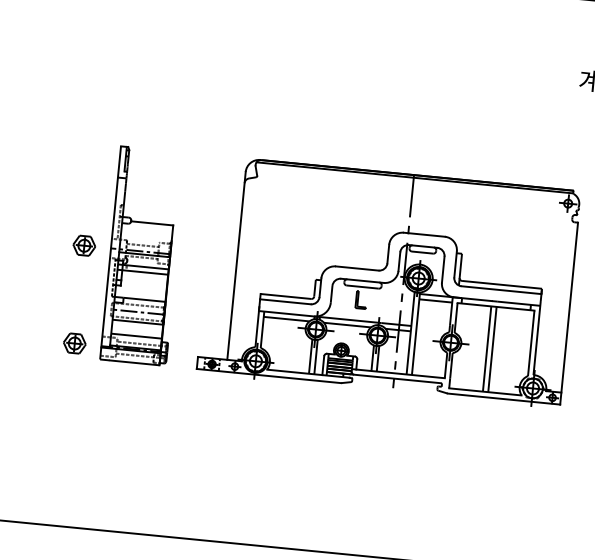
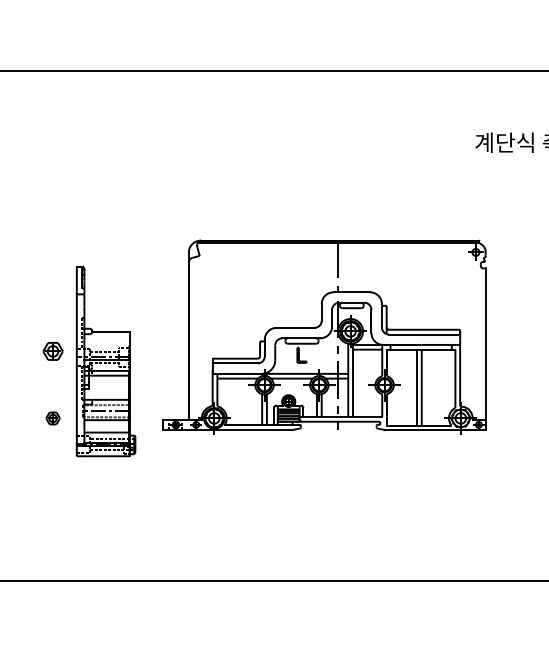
part: (83, 245) -> (52, 351), moved
part: (142, 256) -> (105, 361), moved
part: (74, 343) -> (52, 418), size x0.7

